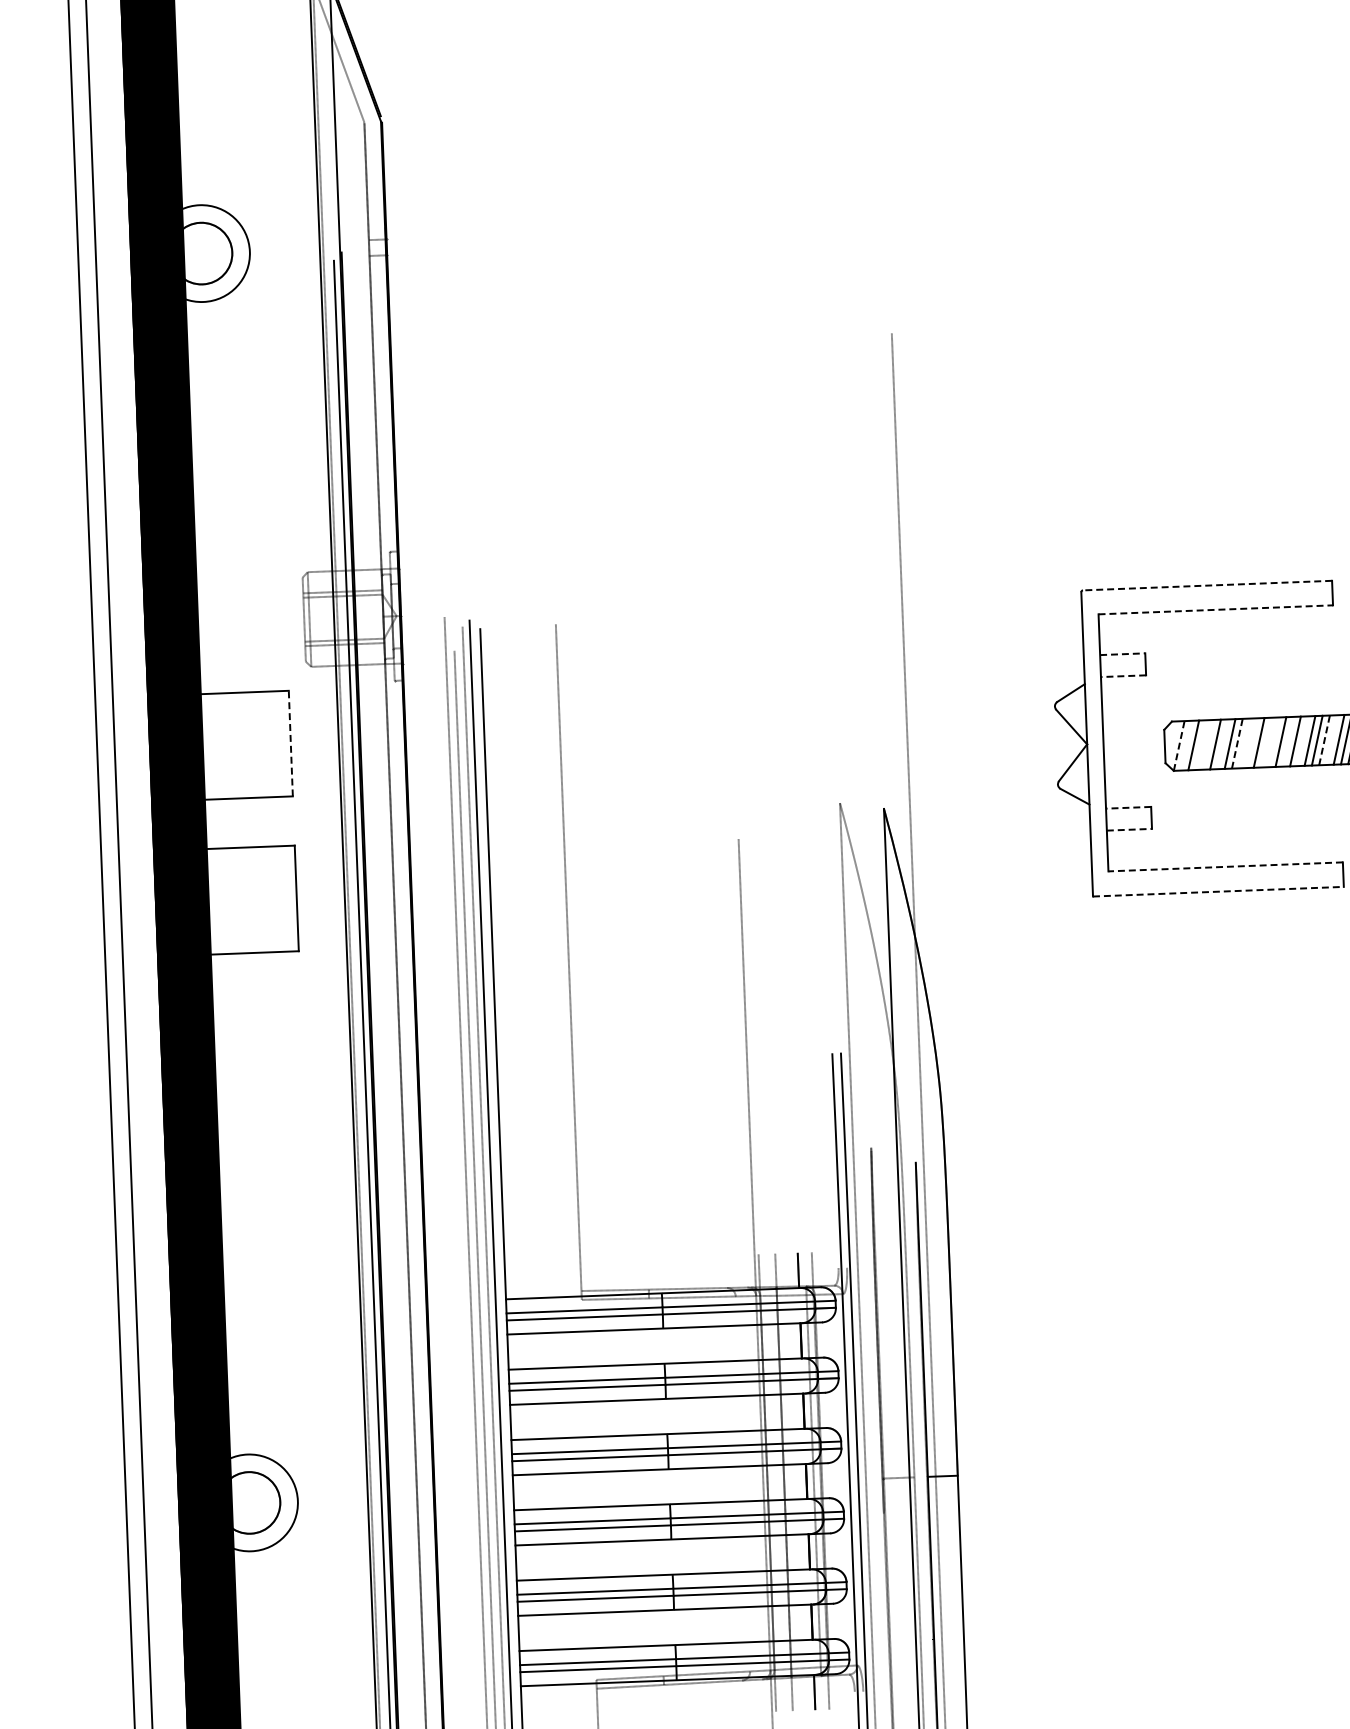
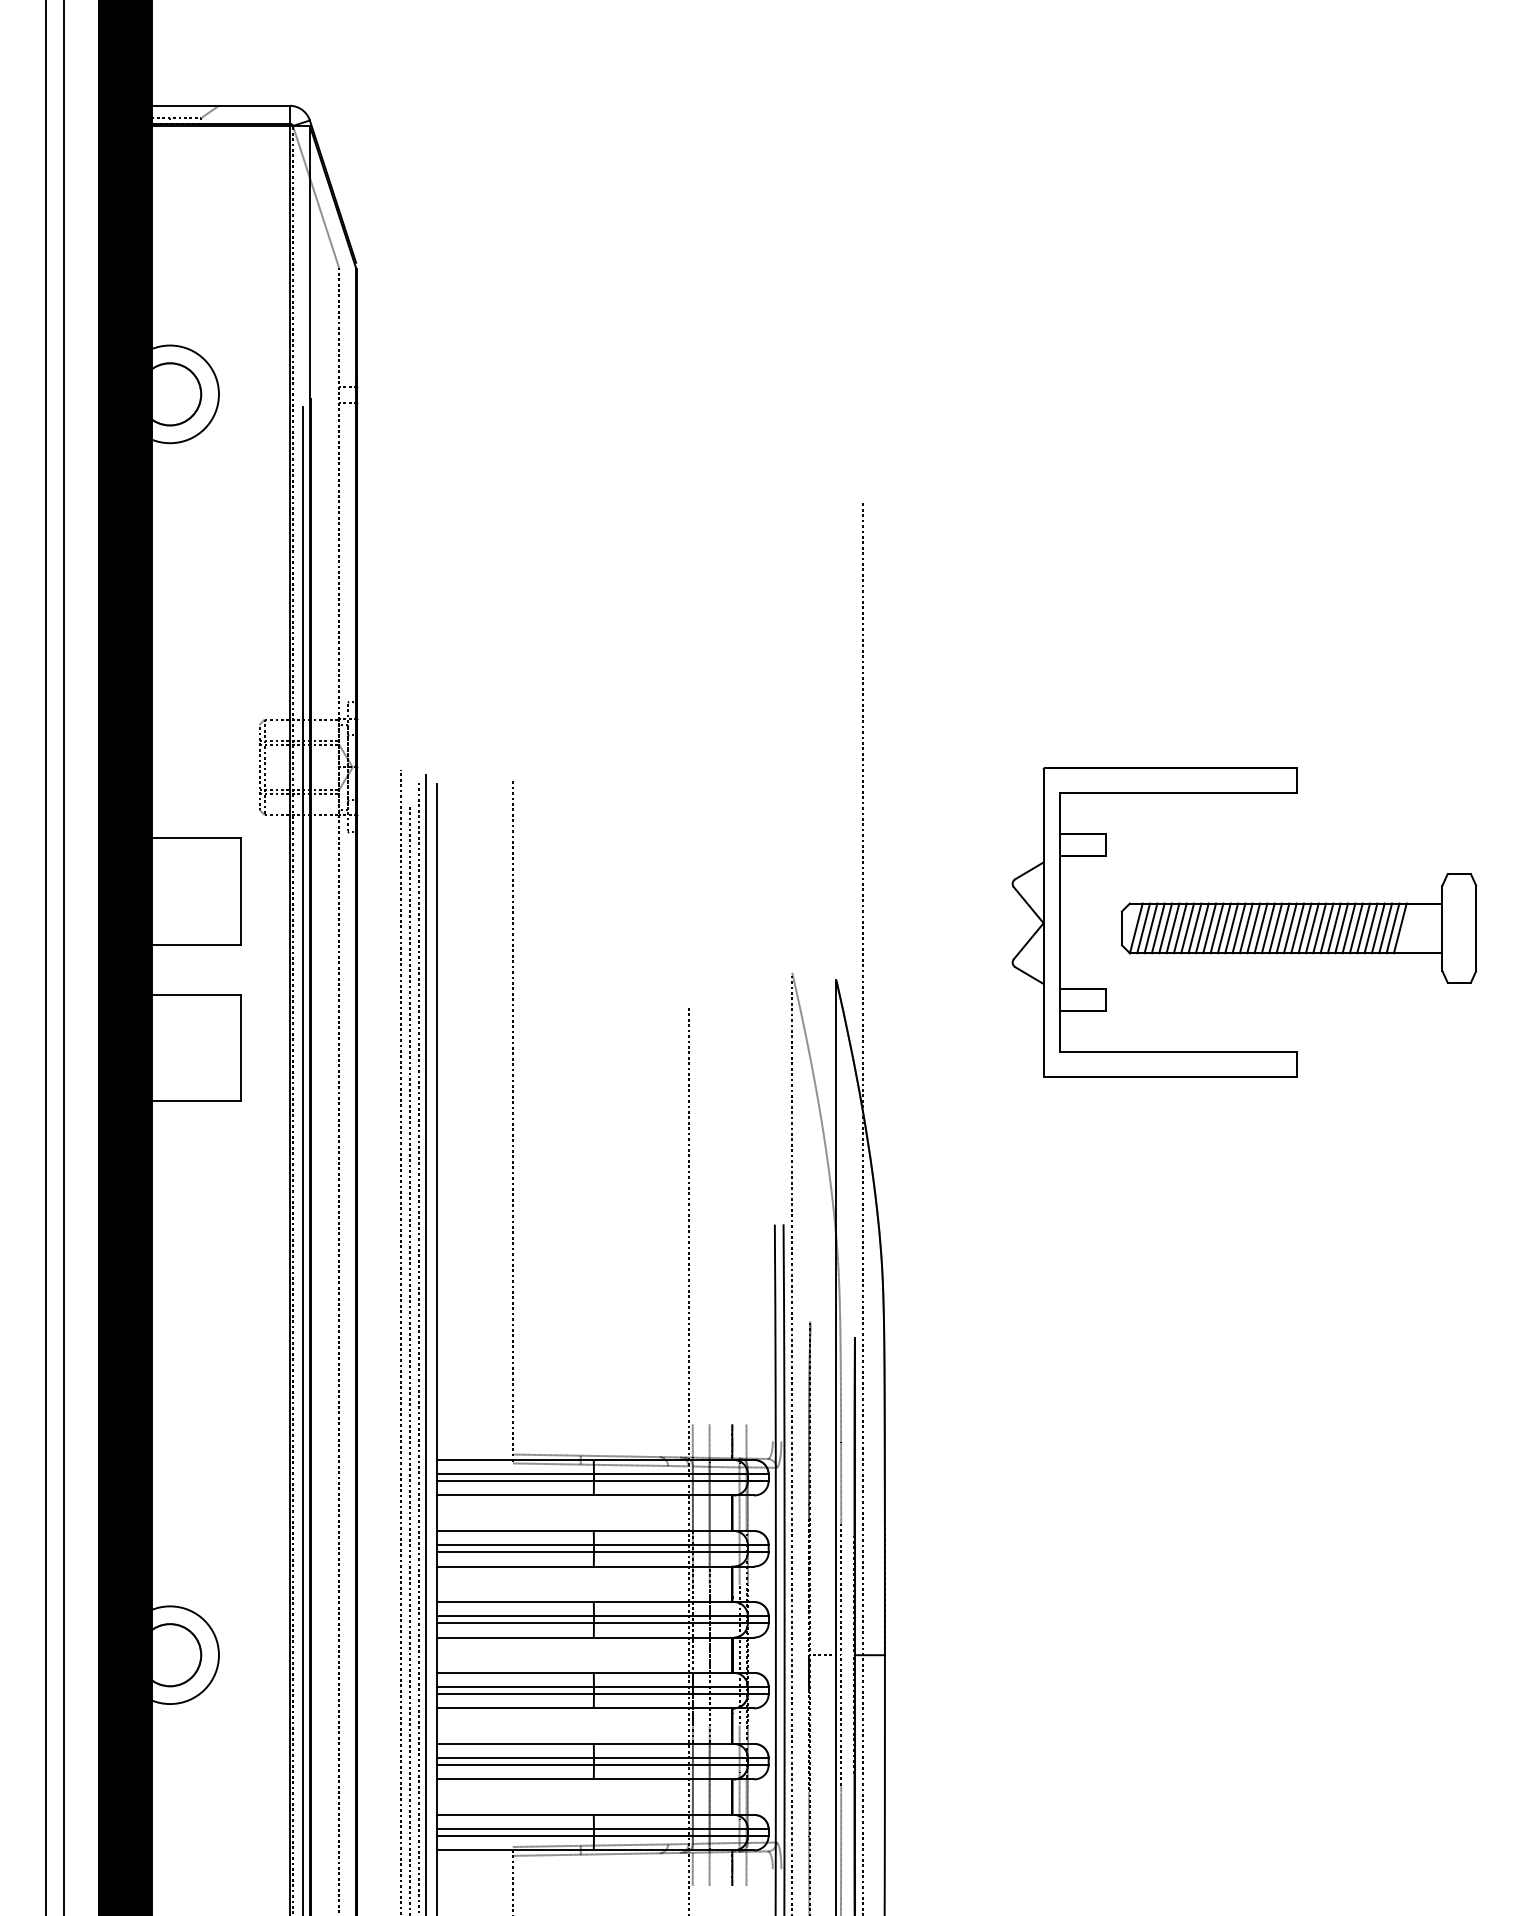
line: (1207, 585) -> (1171, 767), dashed -> solid
line: (1215, 609) -> (1178, 792), dashed -> solid
line: (1122, 653) -> (1082, 833), dashed -> solid
line: (1123, 675) -> (1082, 855), dashed -> solid
line: (1325, 740) -> (1283, 928), dashed -> solid
line: (1330, 740) -> (1289, 928), added
line: (1287, 741) -> (1245, 928), added
line: (1302, 741) -> (1260, 928), added
line: (1265, 742) -> (1223, 928), added
line: (1273, 742) -> (1231, 928), added
line: (291, 743) -> (241, 891), dashed -> solid
line: (1237, 743) -> (1195, 928), dashed -> solid
line: (1243, 743) -> (1201, 928), added
line: (1251, 743) -> (1209, 928), added
line: (1208, 744) -> (1165, 928), added
line: (1221, 744) -> (1179, 928), added
line: (1186, 745) -> (1143, 928), added
line: (1200, 745) -> (1157, 928), added
line: (1179, 746) -> (1136, 928), dashed -> solid
line: (1128, 807) -> (1082, 988), dashed -> solid
line: (1129, 829) -> (1082, 1010), dashed -> solid
line: (1224, 867) -> (1177, 1052), dashed -> solid
line: (1218, 891) -> (1170, 1076), dashed -> solid

